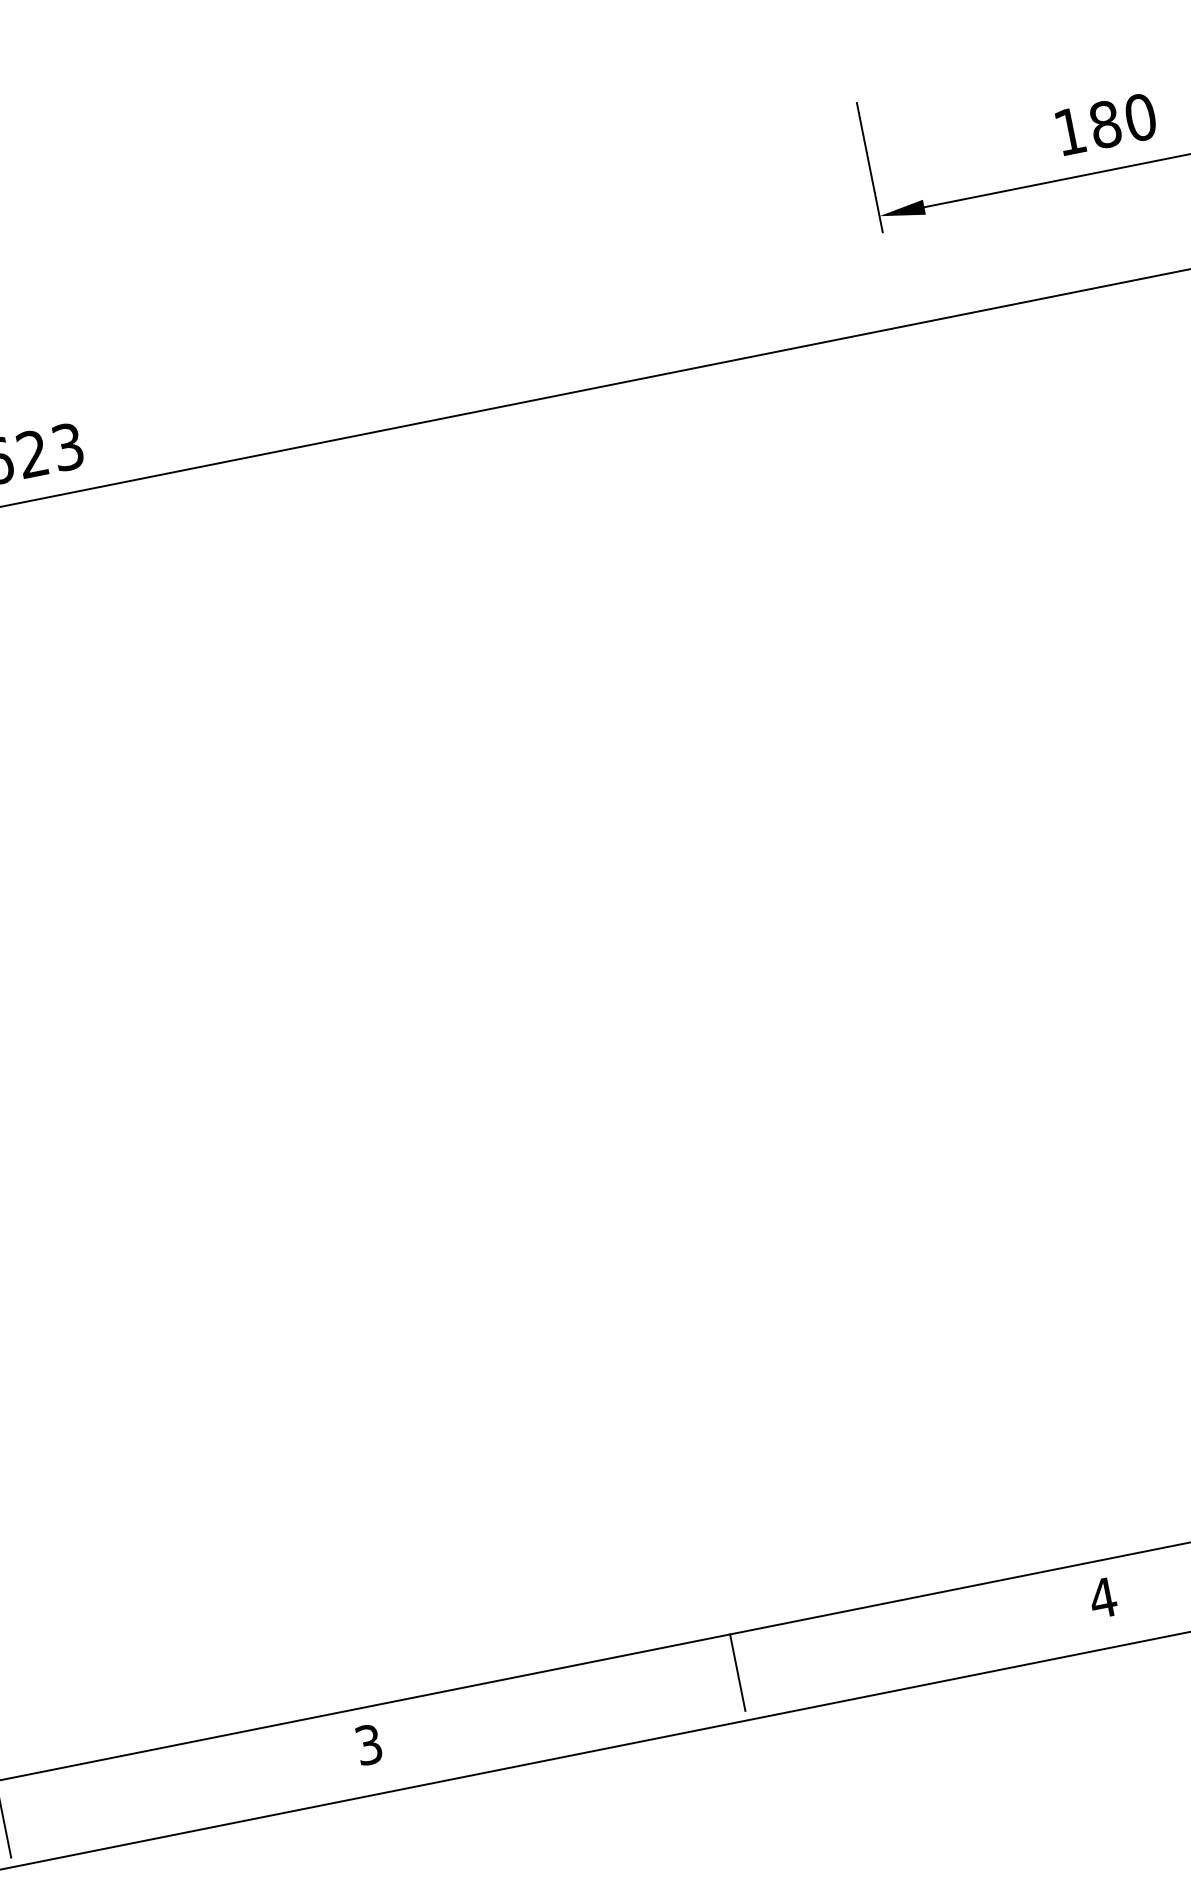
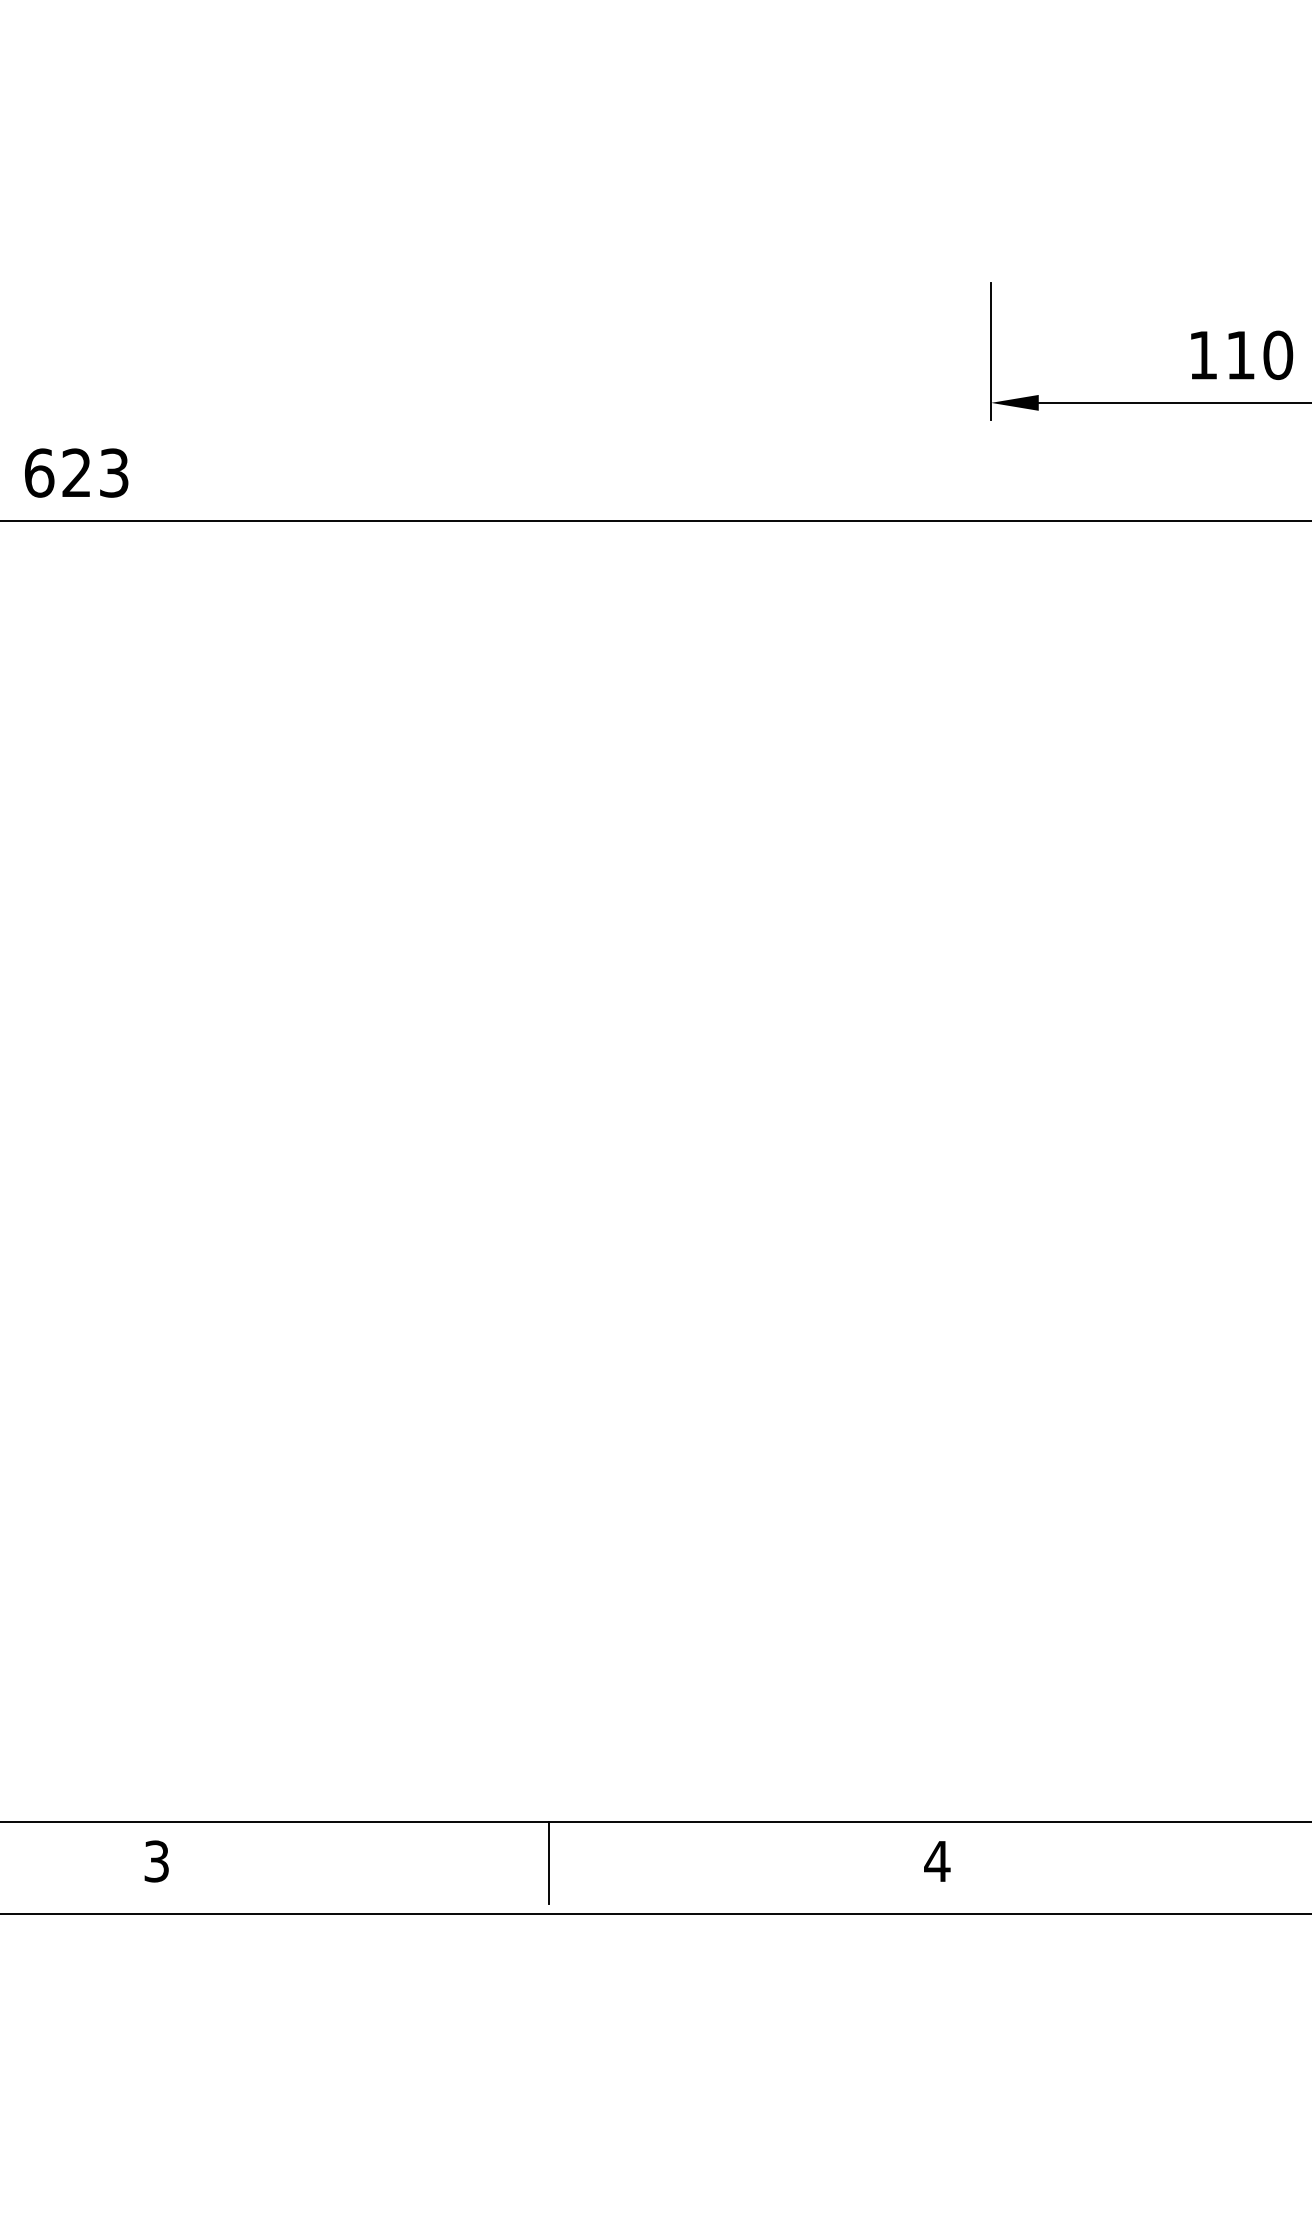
text: (1105, 124) -> (1240, 355), 180 -> 110

